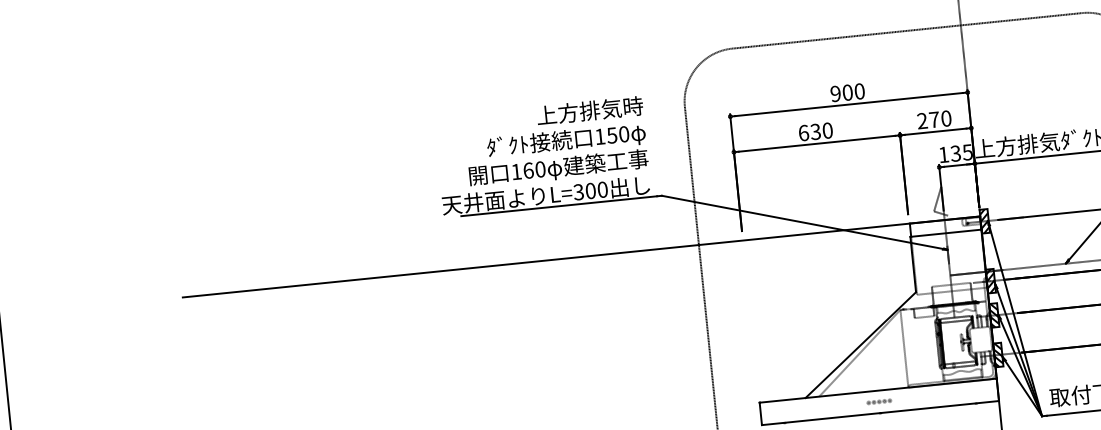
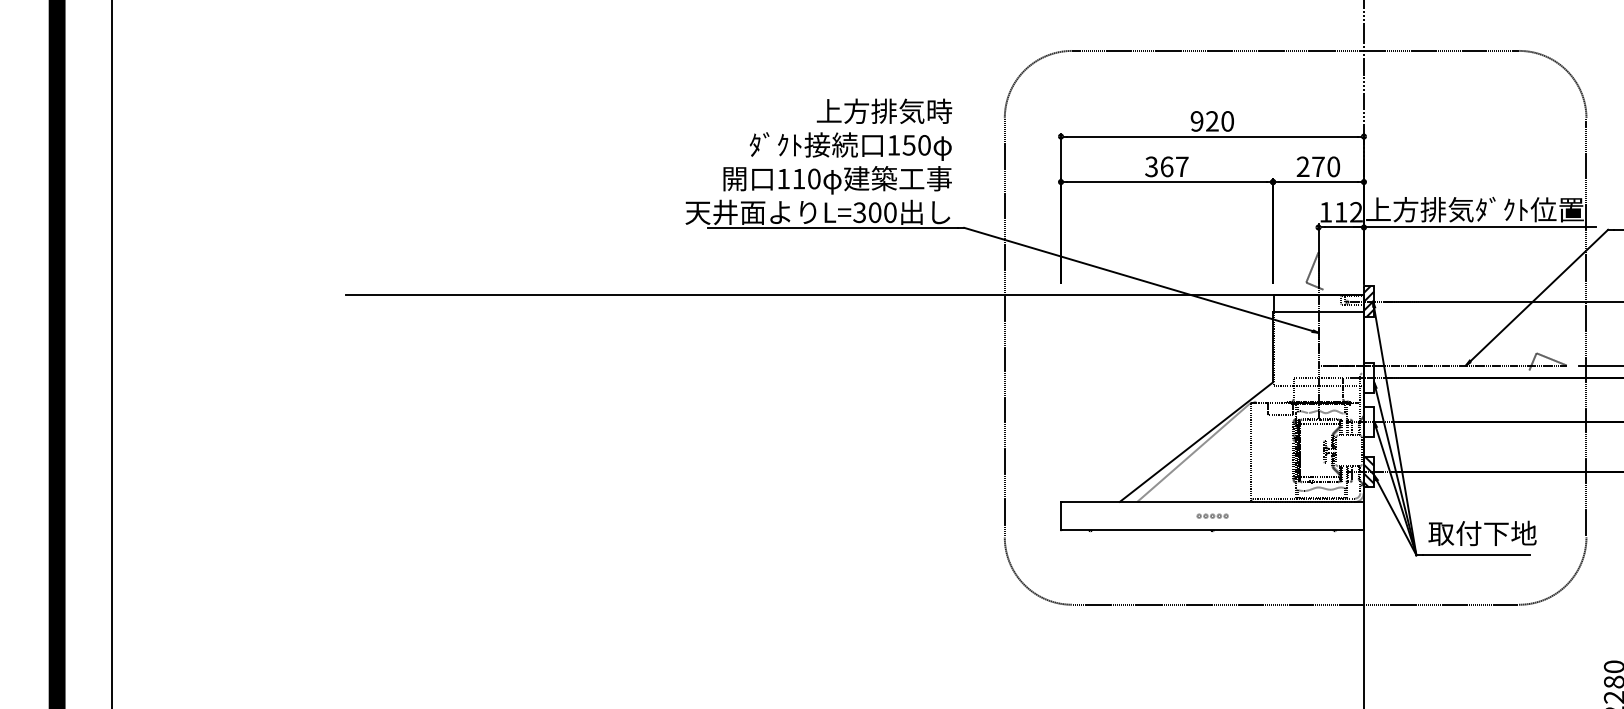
text: (847, 92) -> (1212, 121), 900 -> 920
text: (815, 131) -> (1166, 166), 630 -> 367
text: (961, 152) -> (1348, 211), 135 -> 112
text: (528, 170) -> (799, 178), 160 -> 110
hatch: (990, 280) -> (1368, 377), removed
hatch: (993, 315) -> (1368, 421), removed

